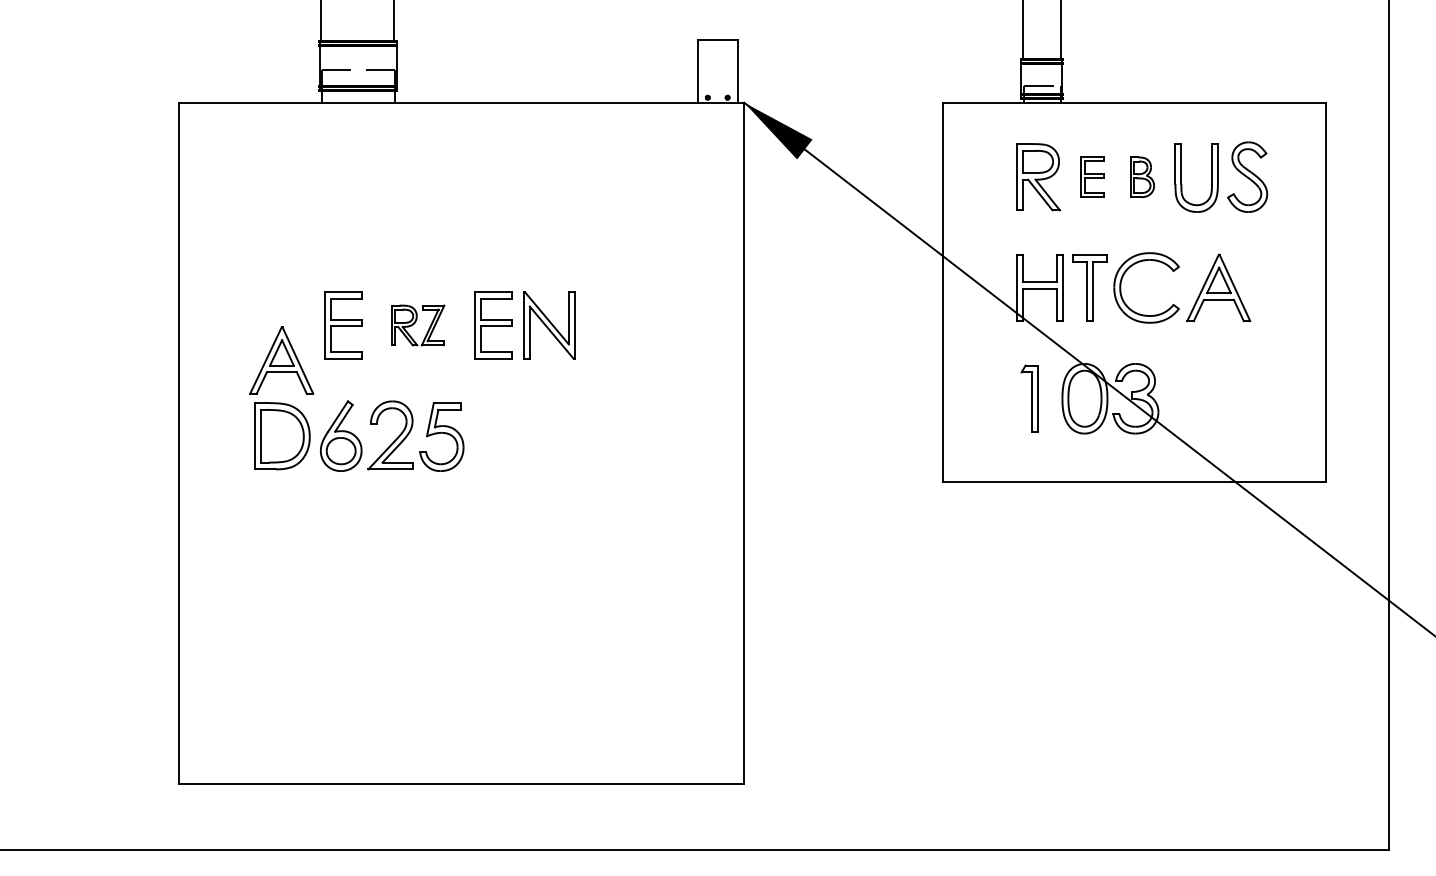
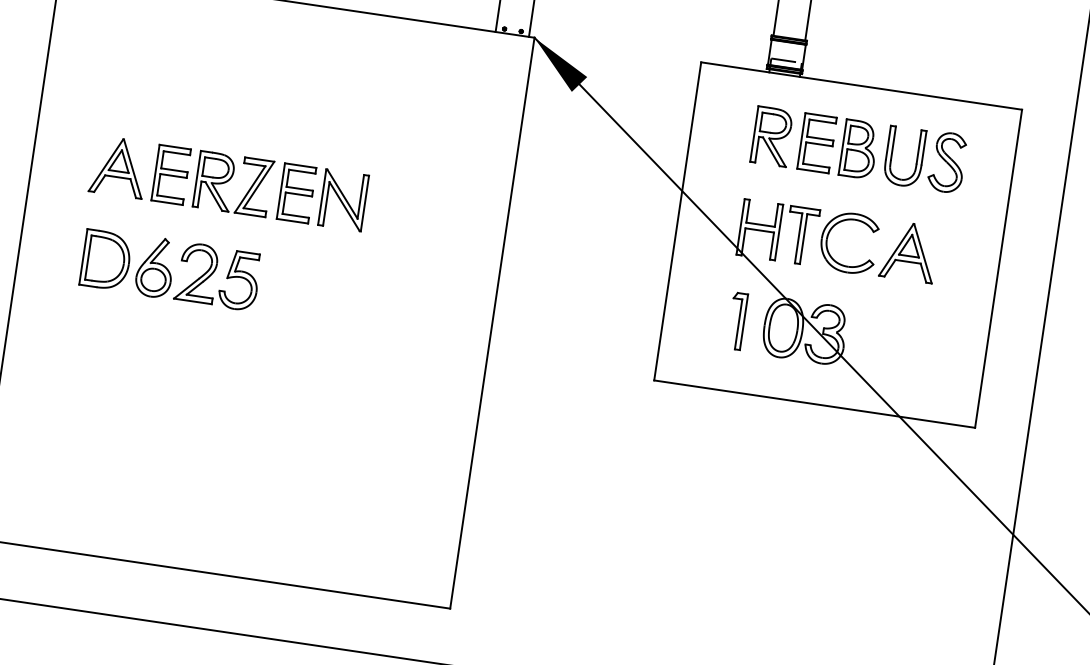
part: (1092, 176) -> (817, 142), size x1.67
part: (1142, 177) -> (859, 149), size x1.67
part: (417, 325) -> (233, 184), size x1.67
part: (281, 360) -> (118, 167), moved

